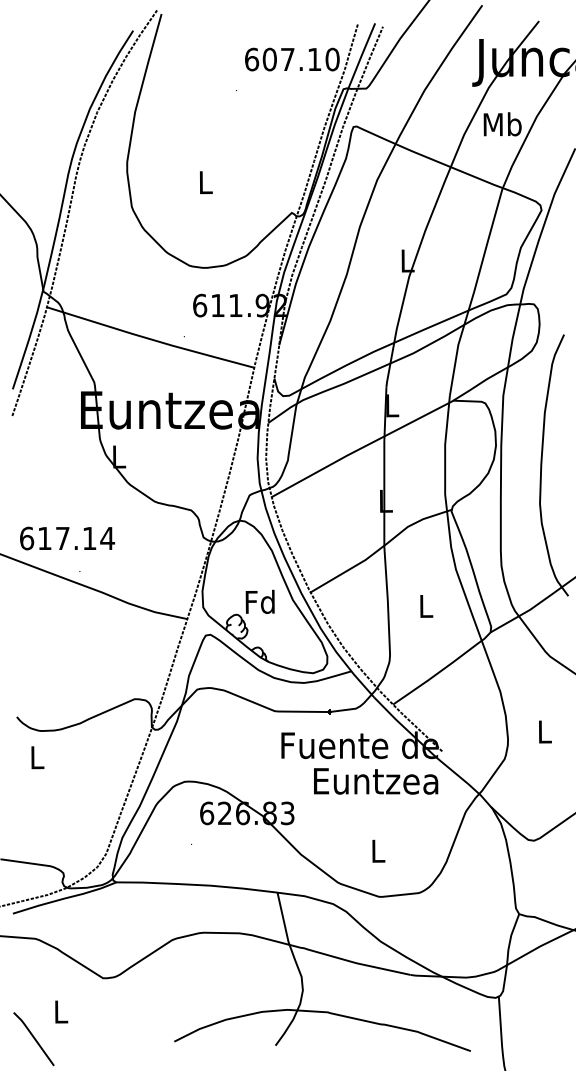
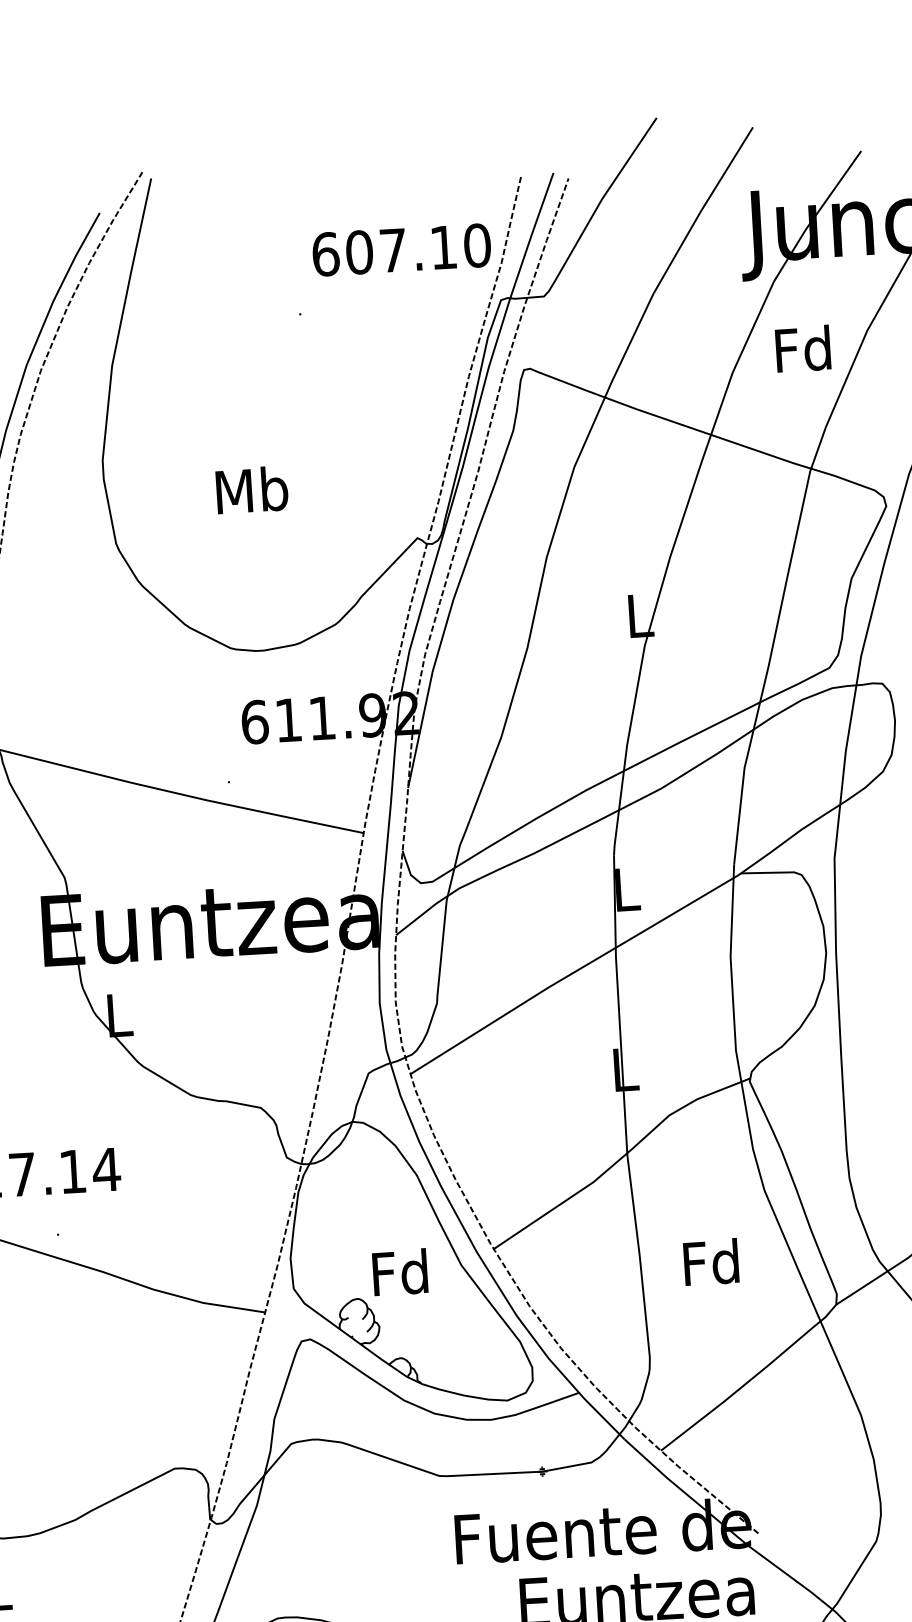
text: (502, 124) -> (803, 349), Mb -> Fd
text: (205, 182) -> (251, 490), L -> Mb
text: (425, 606) -> (711, 1263), L -> Fd

